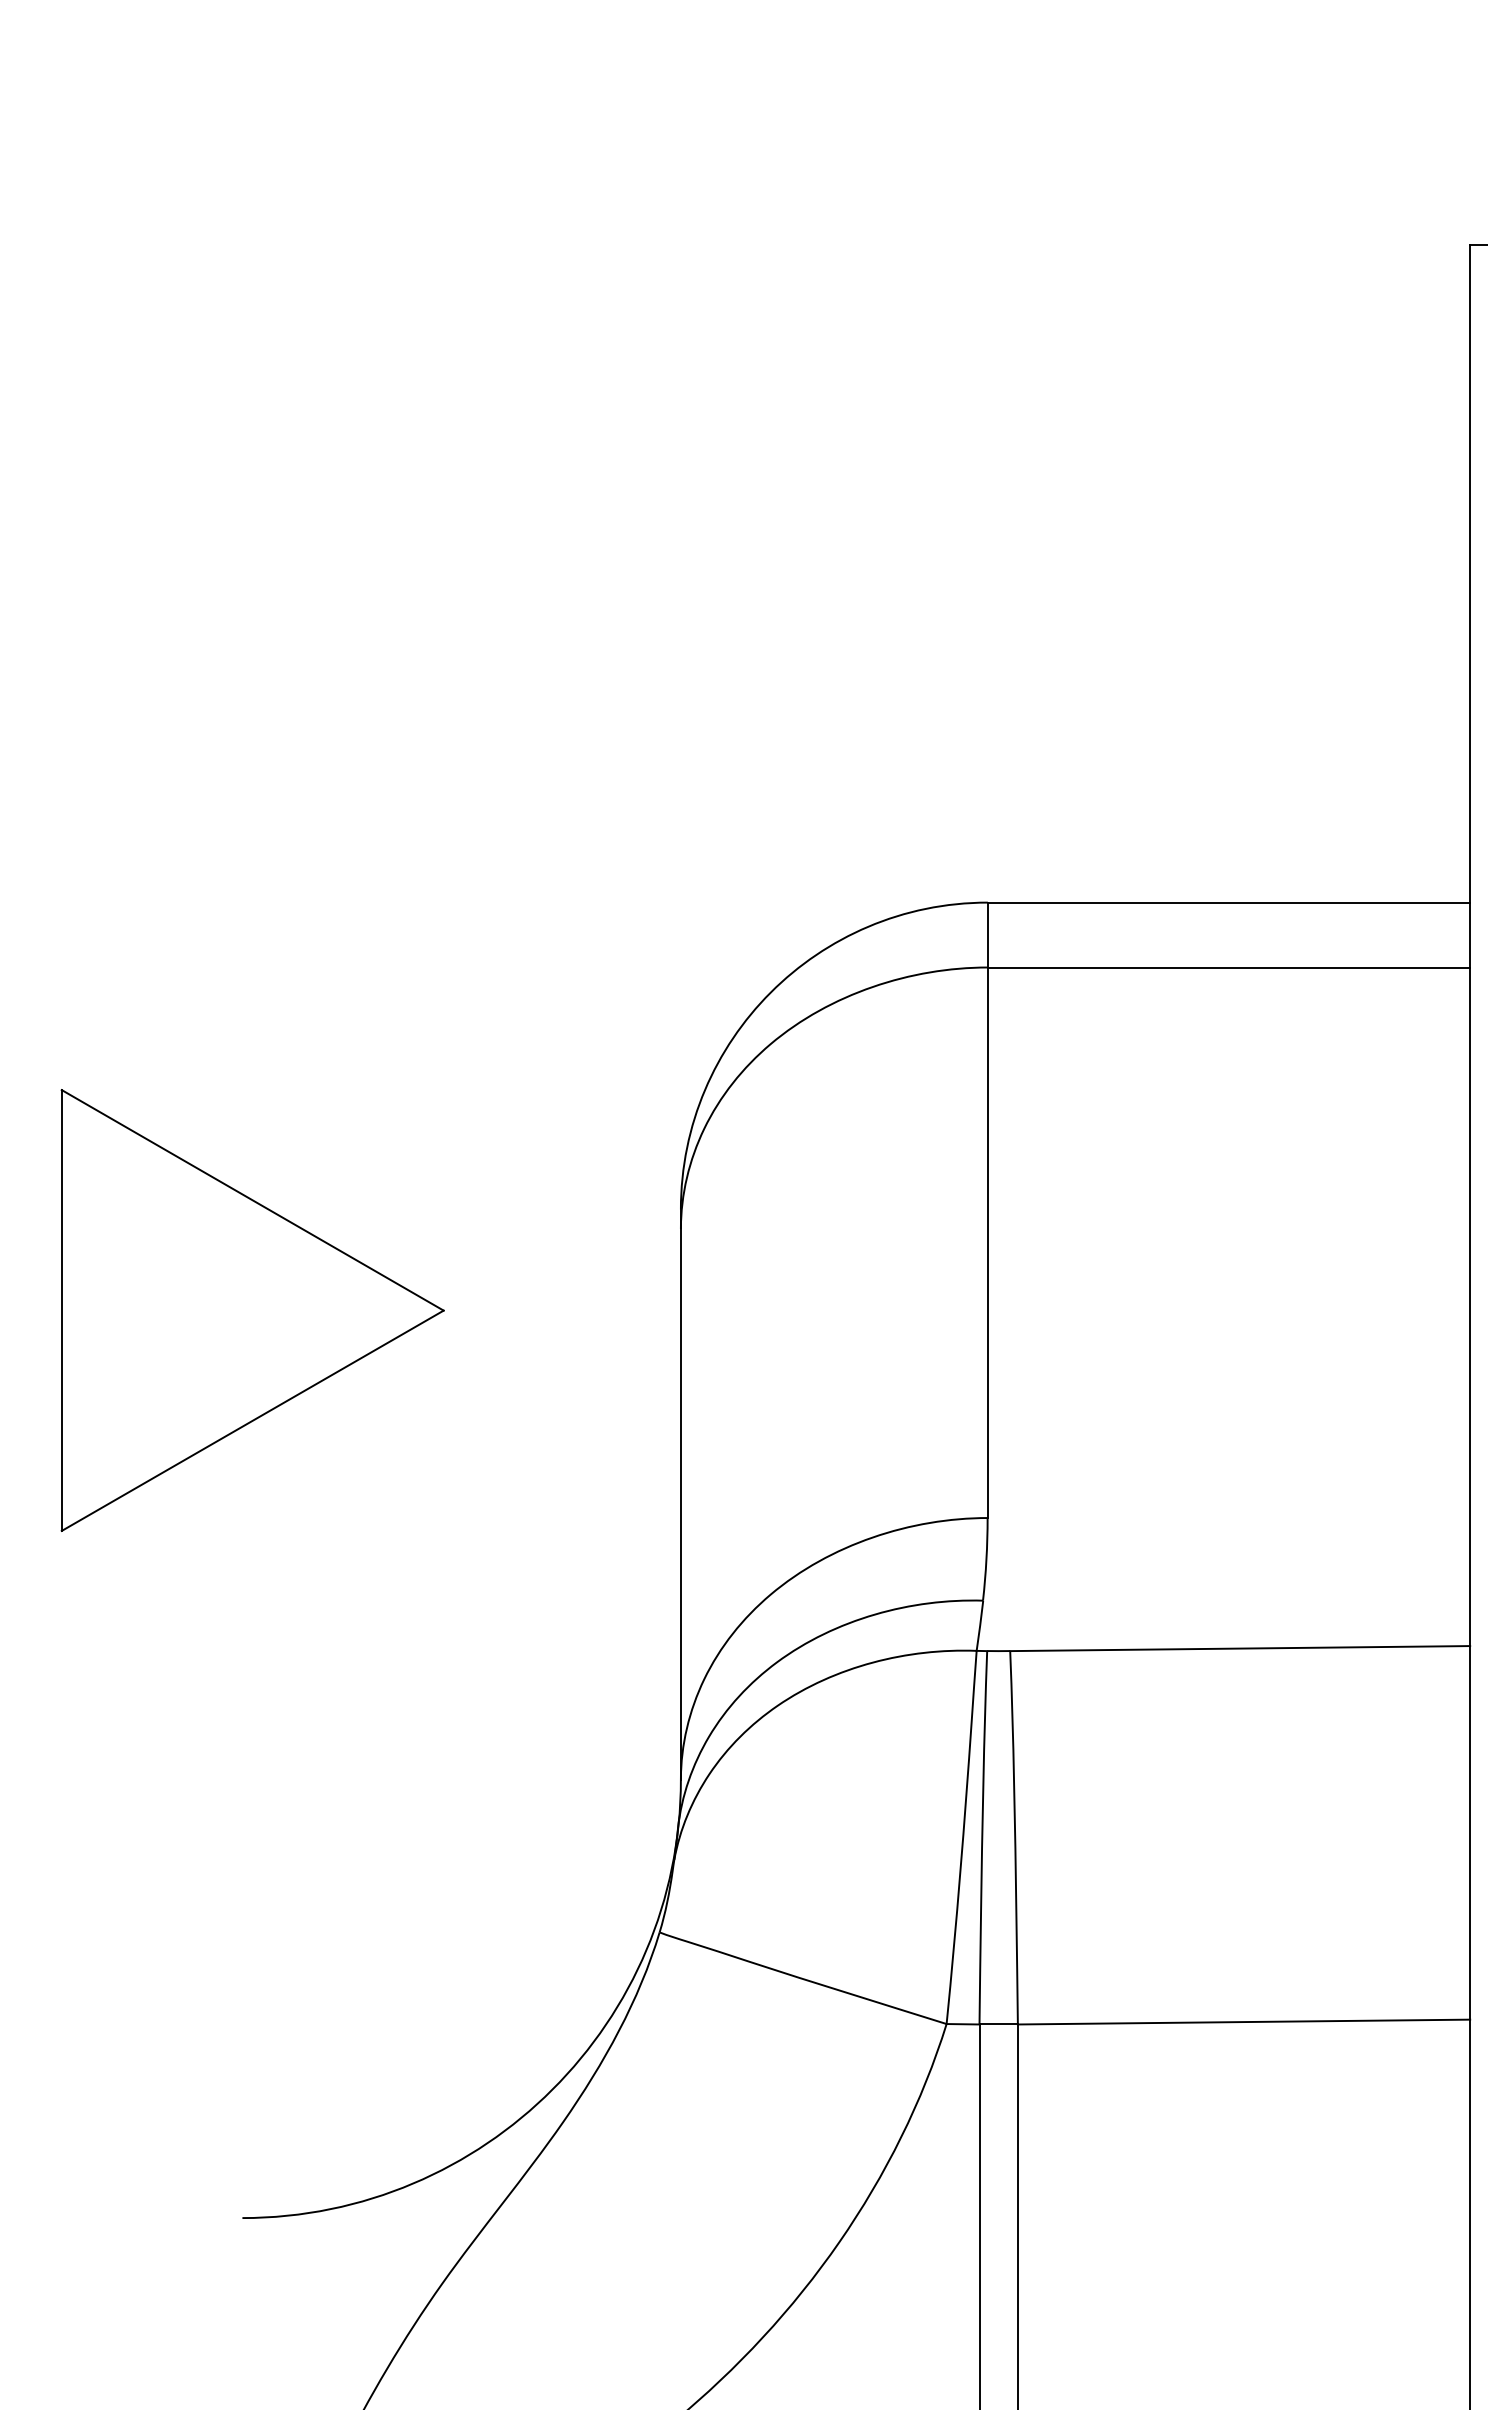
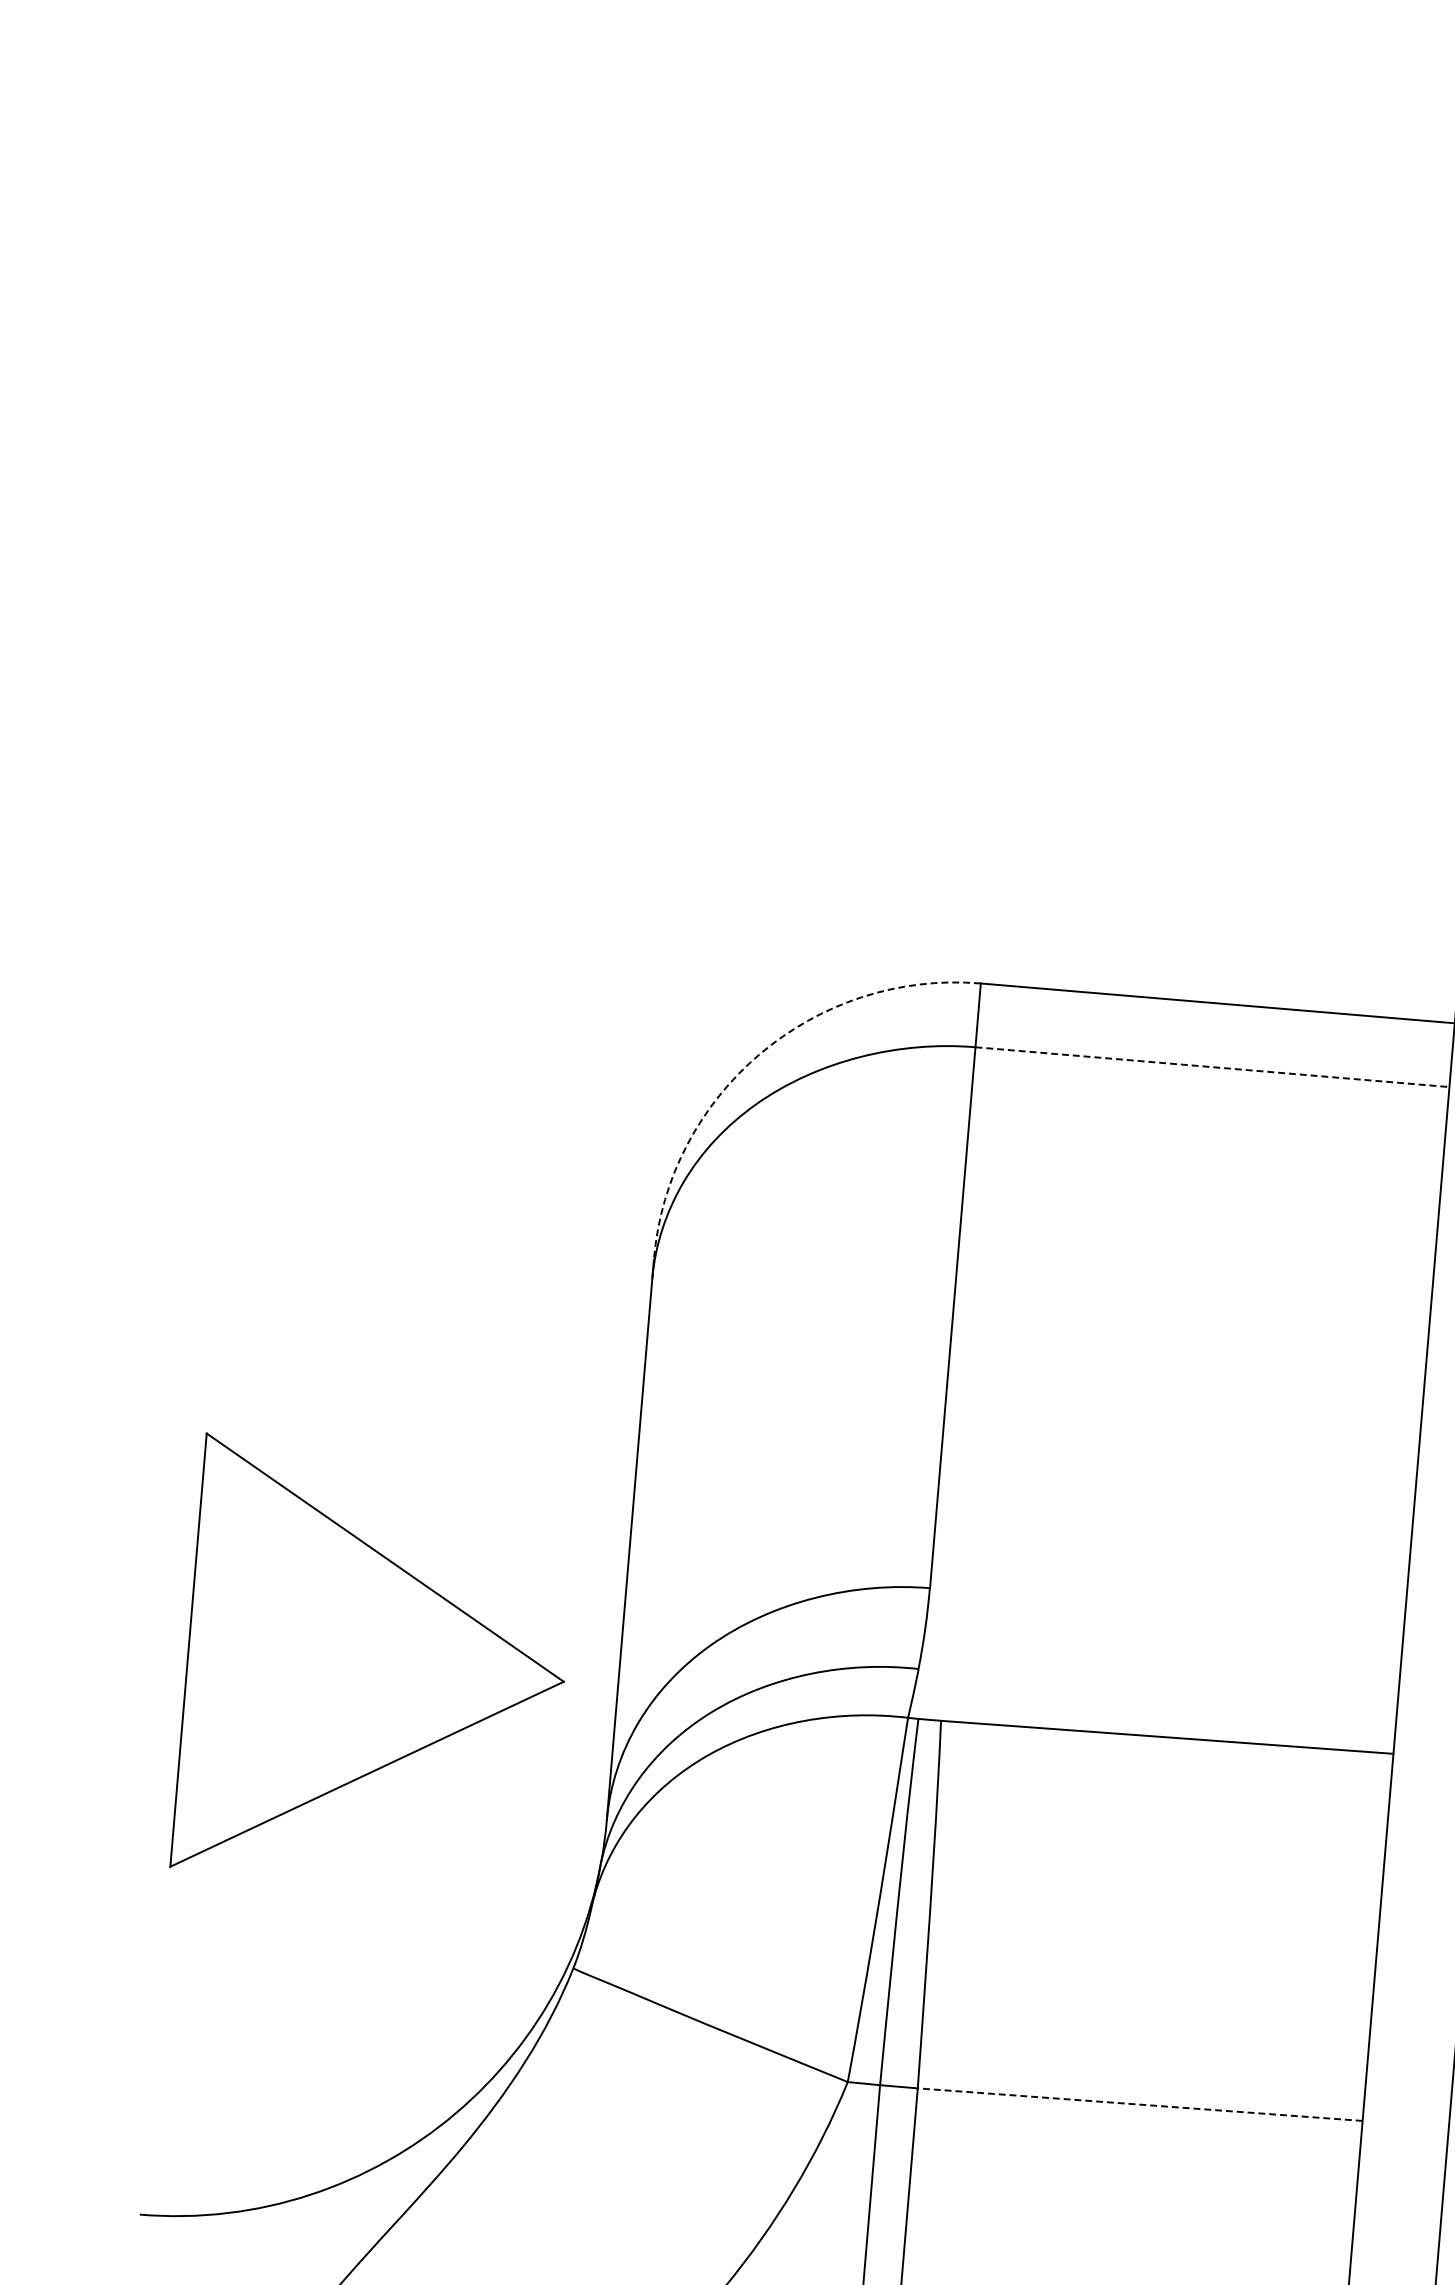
line: (1229, 967) -> (1212, 1067), solid -> dashed
arc: (770, 992) -> (759, 1053), solid -> dashed
part: (252, 1310) -> (375, 1665), moved
line: (1243, 2022) -> (1139, 2105), solid -> dashed

